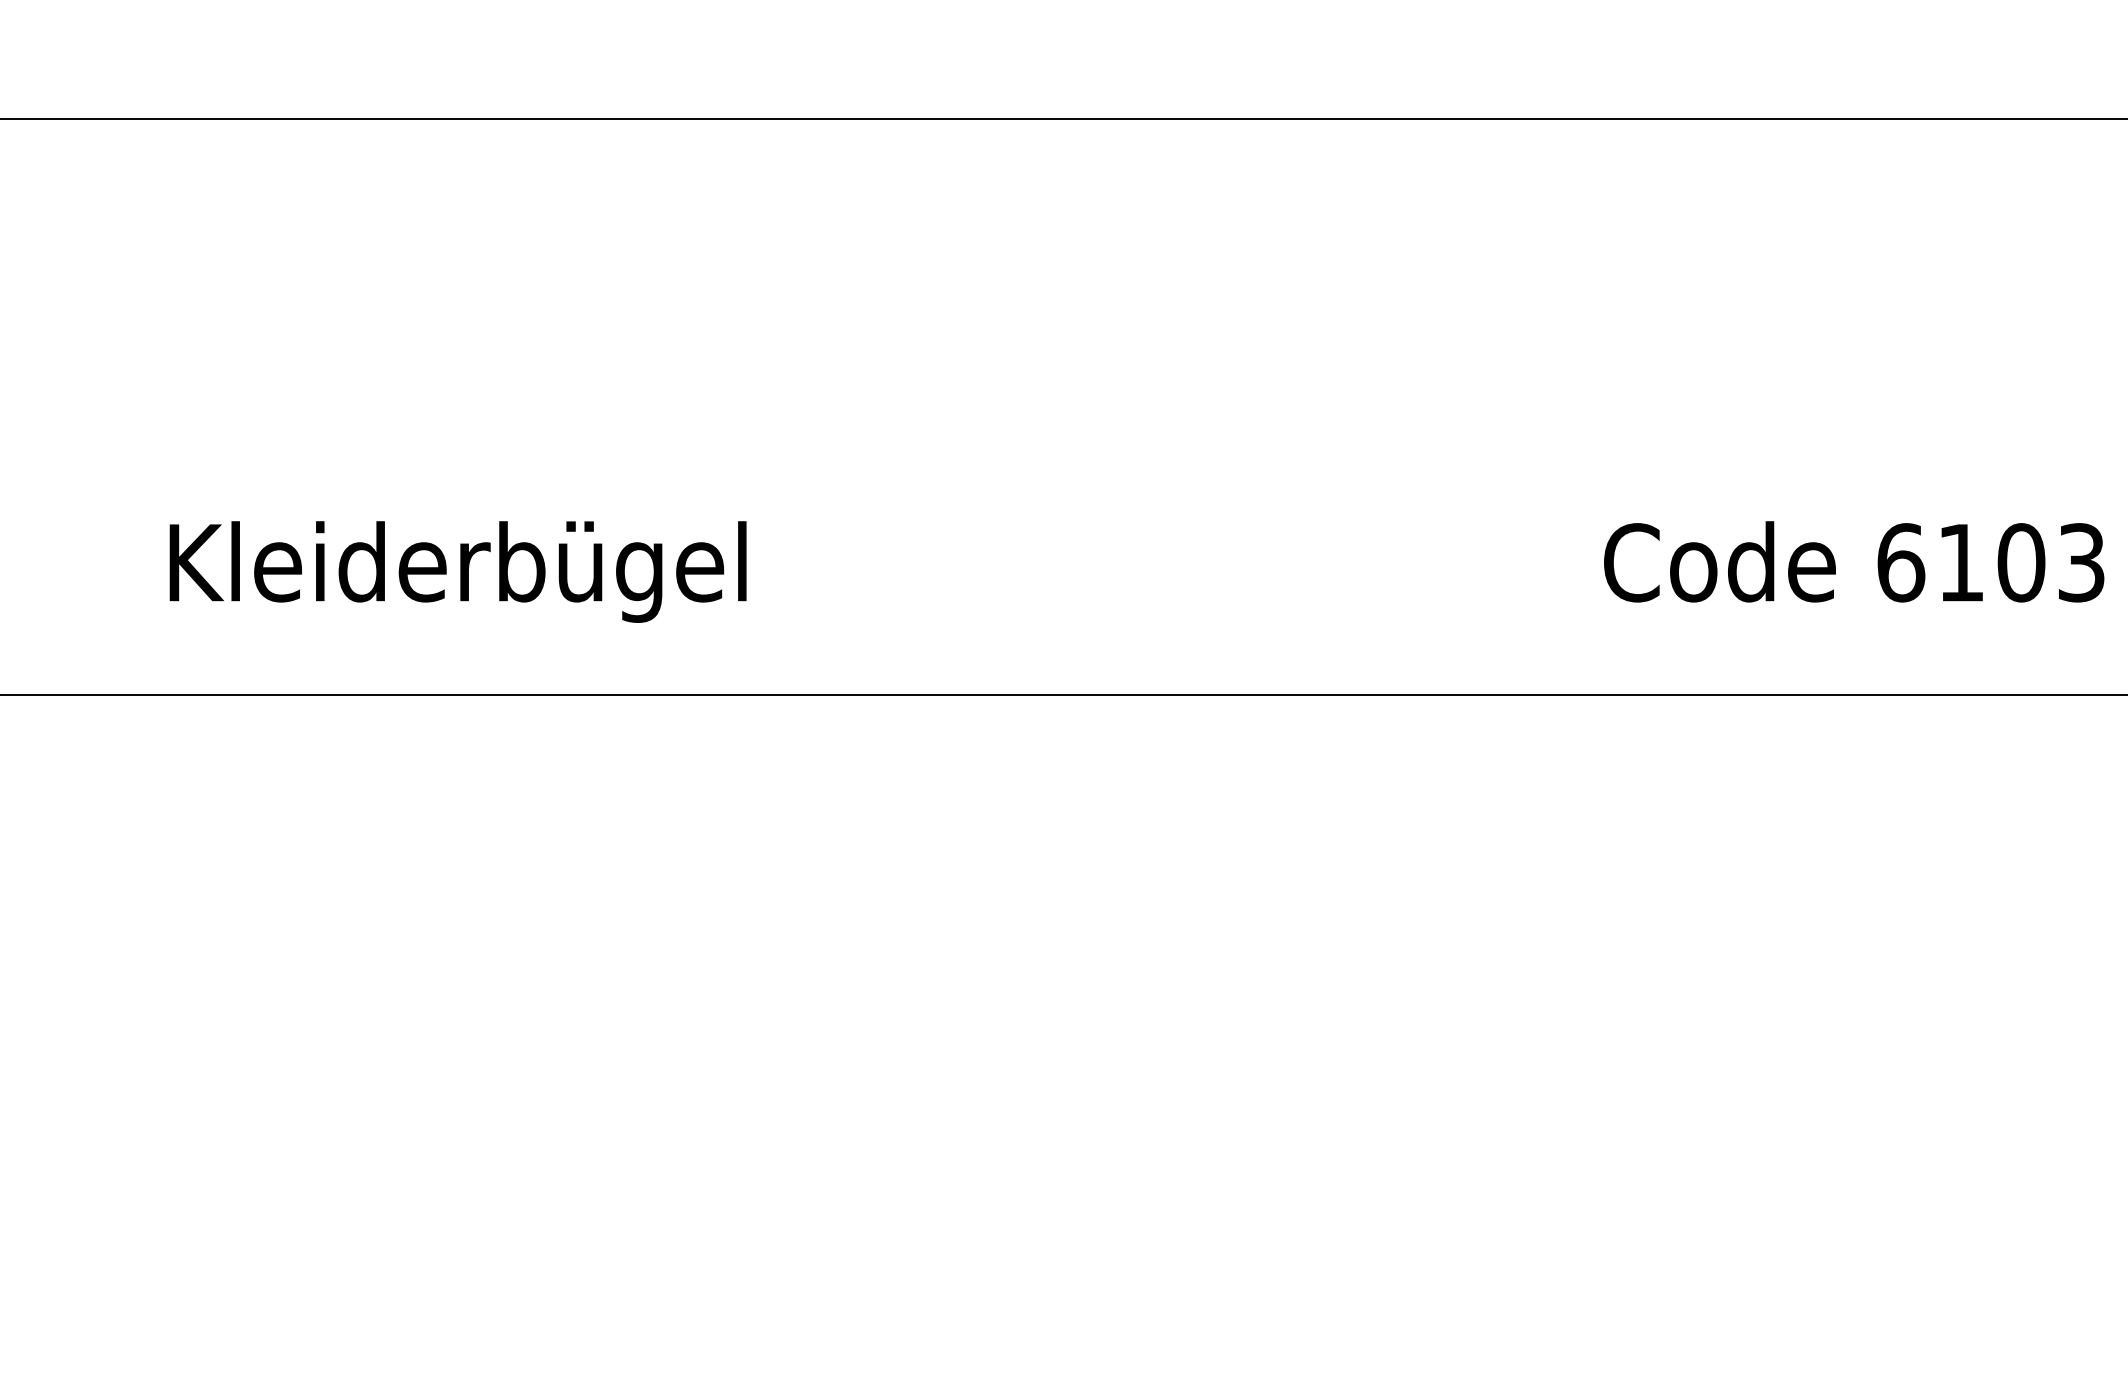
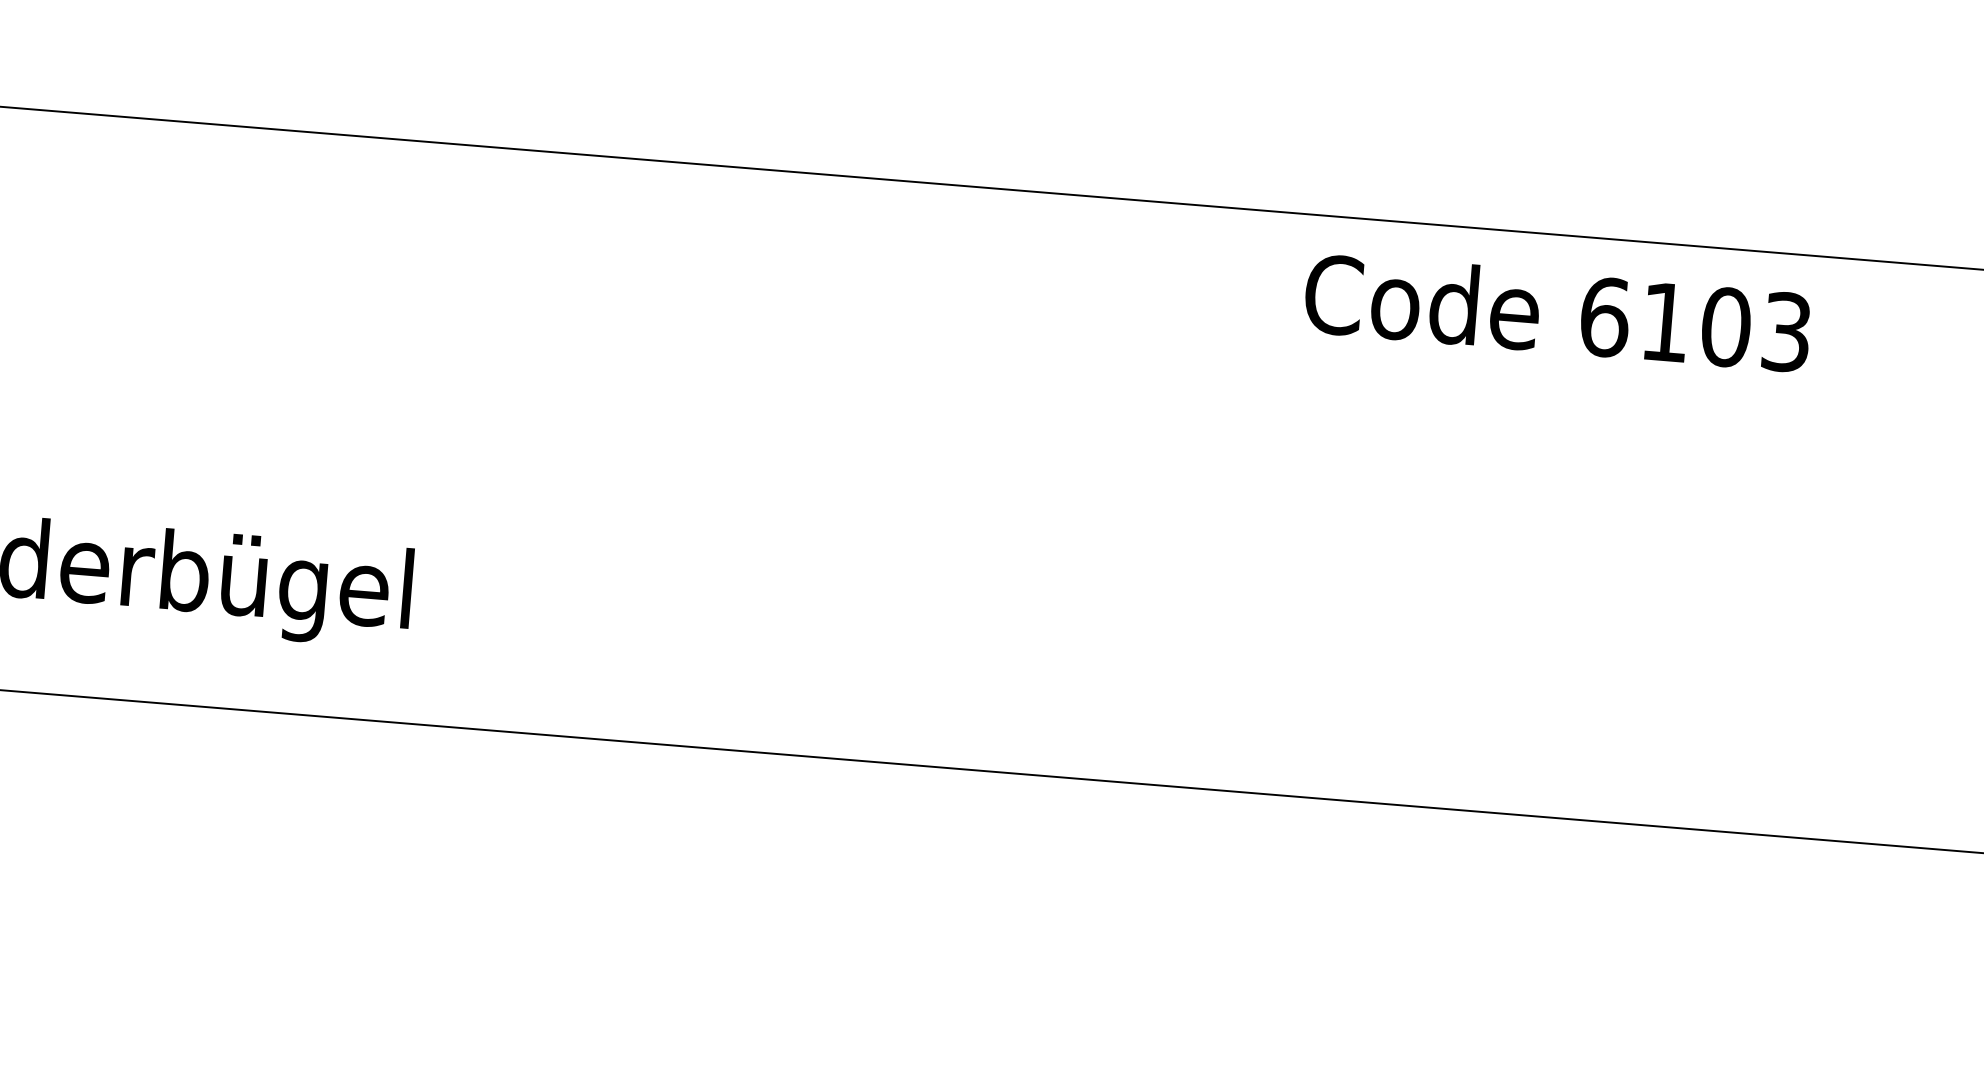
text: (1854, 561) -> (1558, 312), moved

